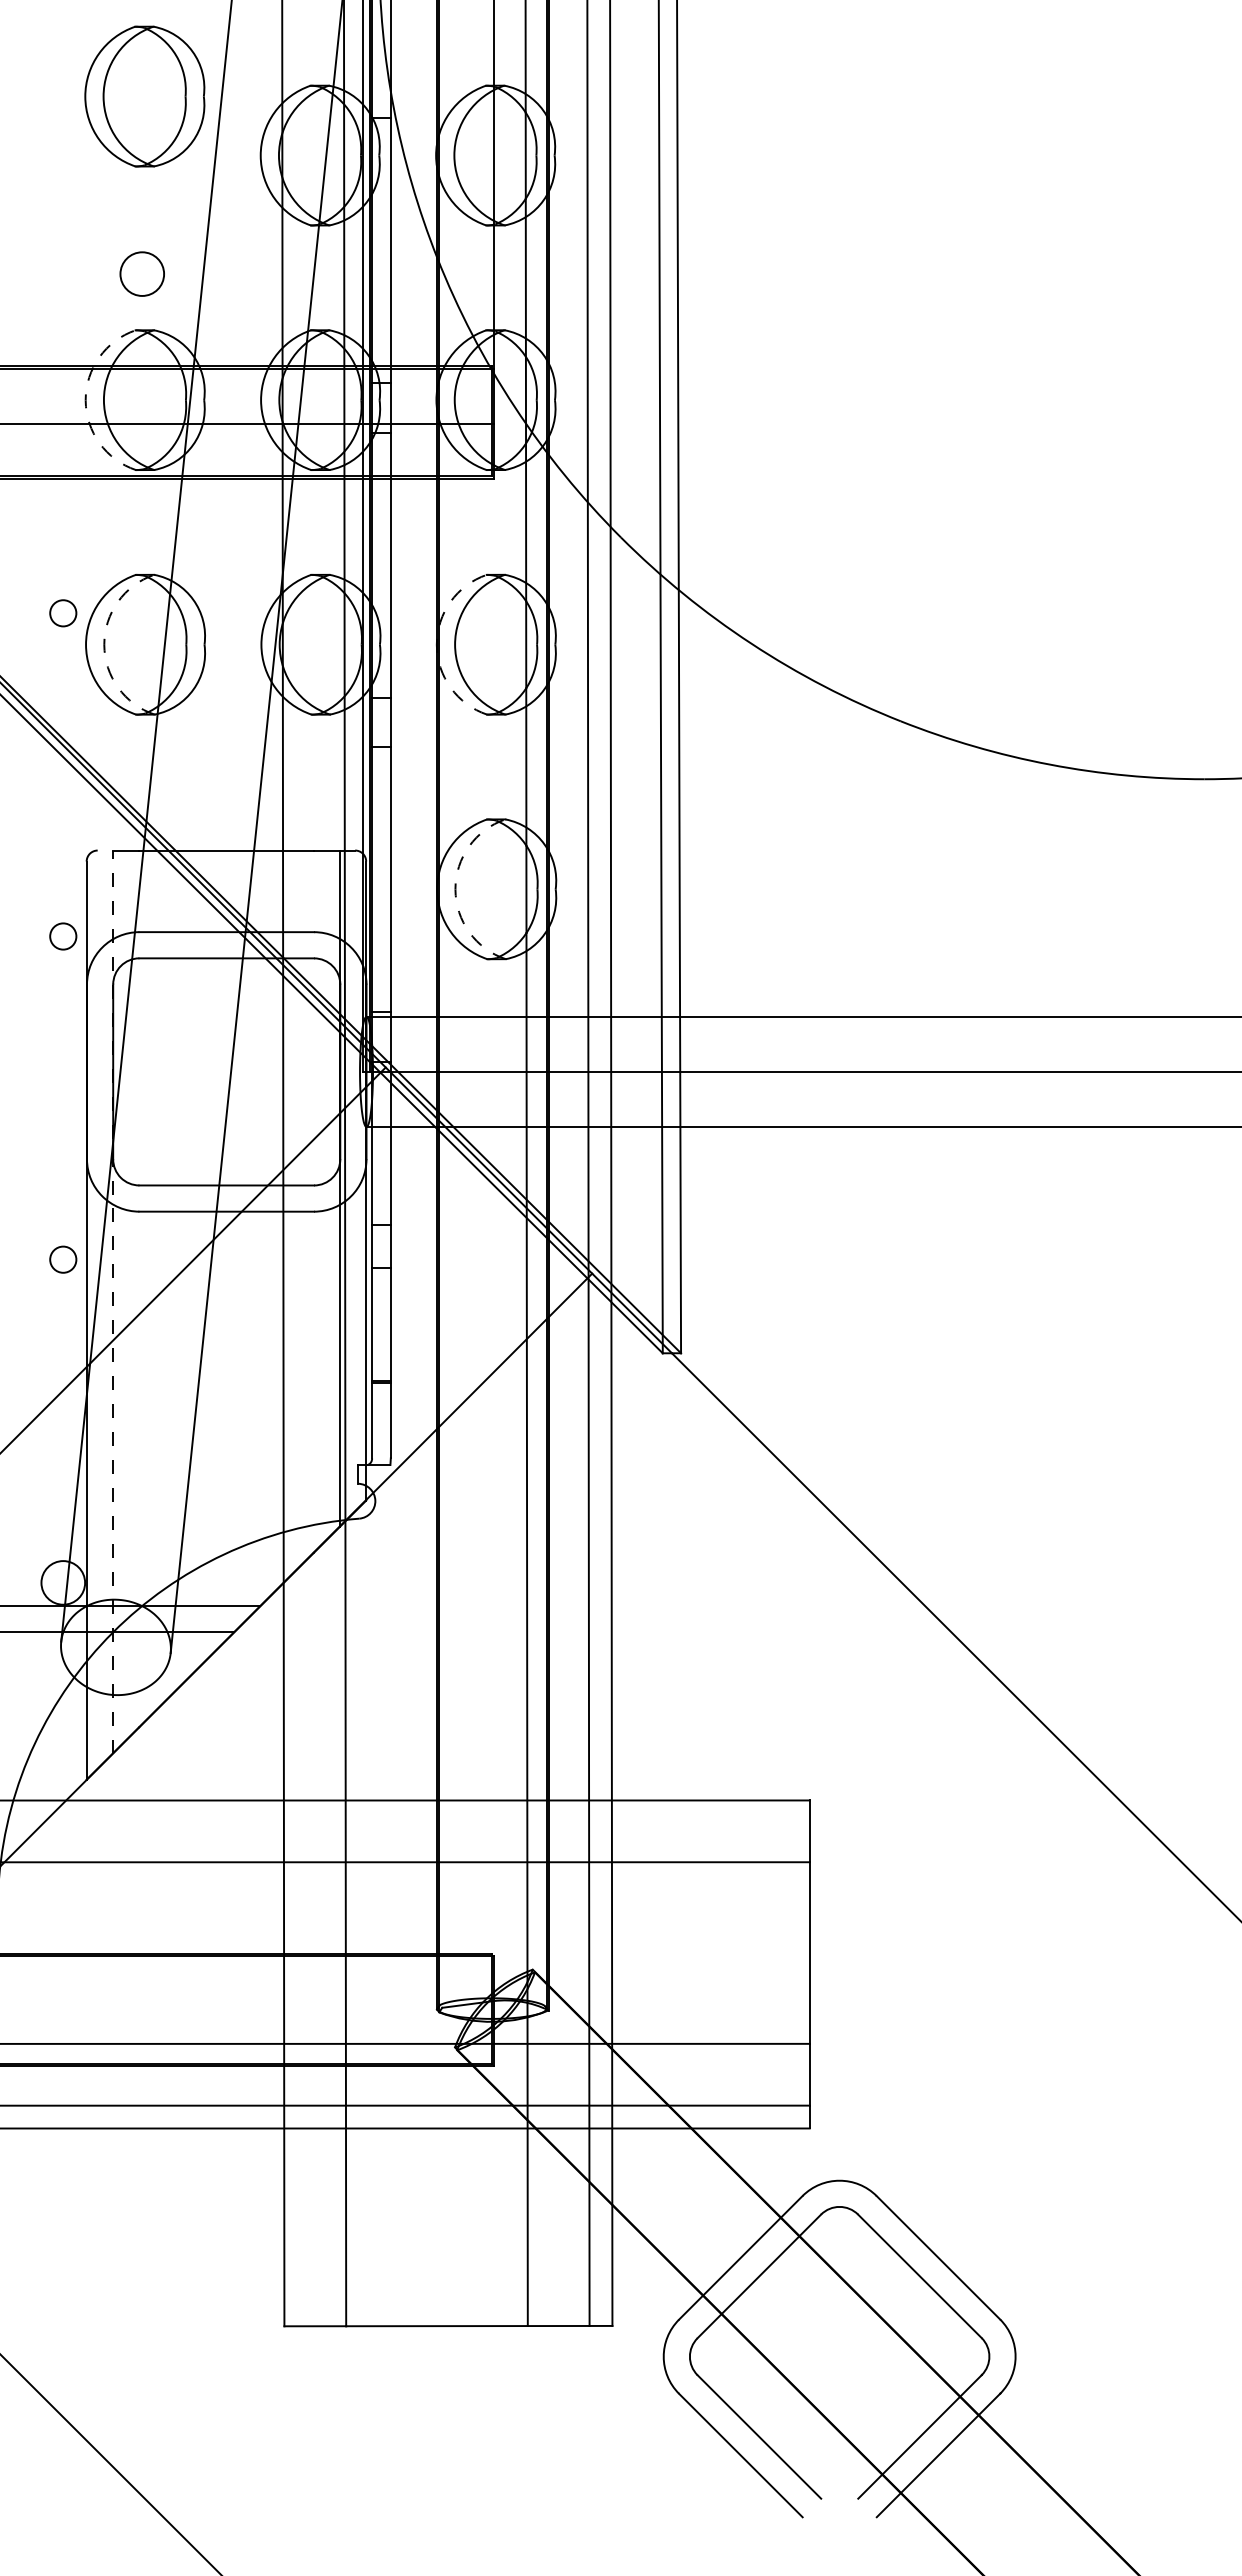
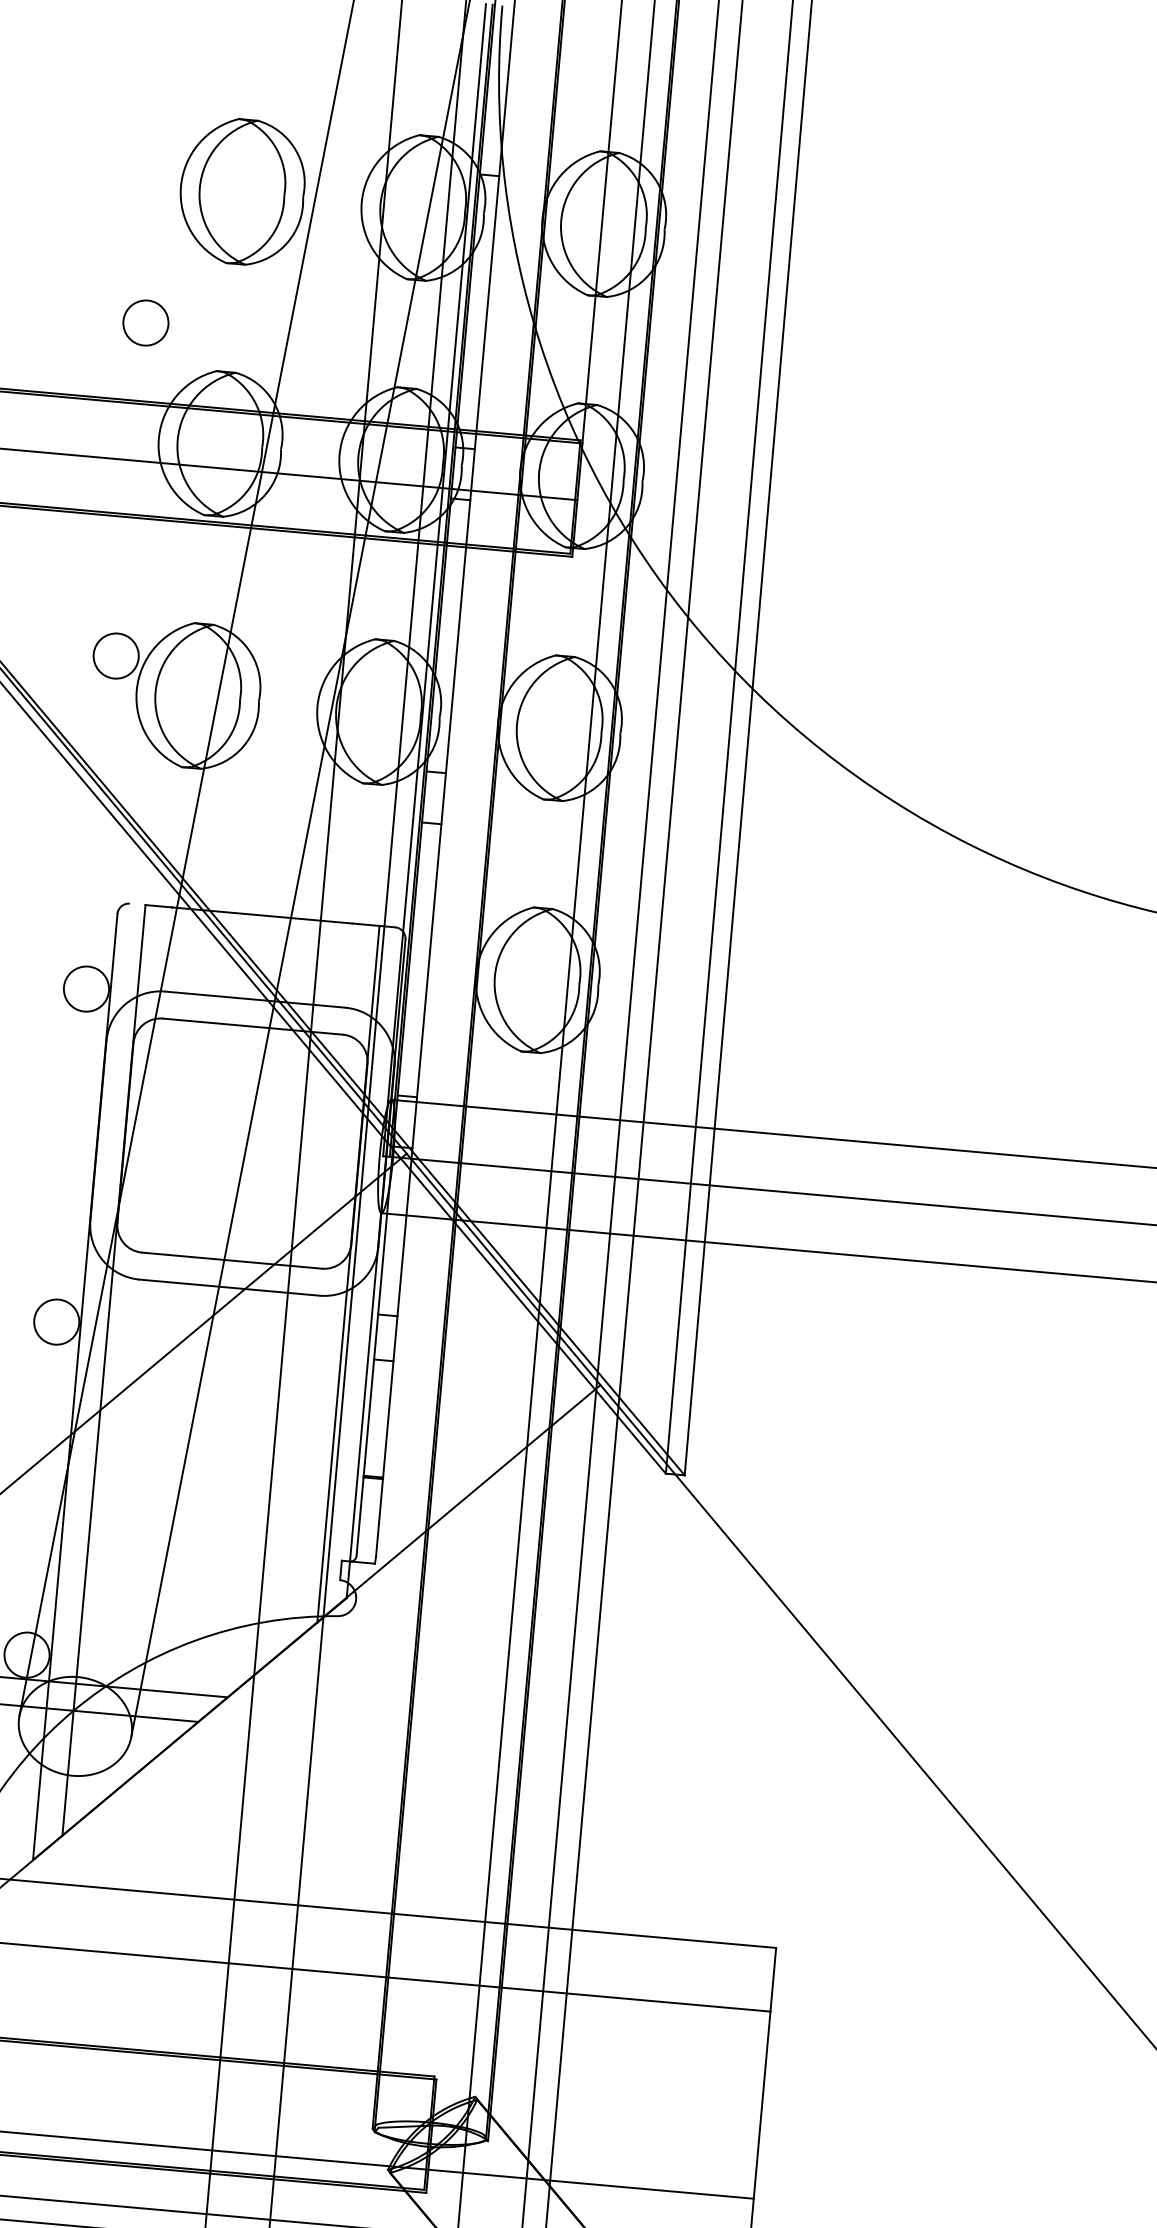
part: (144, 96) -> (241, 191), moved
circle: (141, 273) -> (145, 322), moved
arc: (85, 400) -> (158, 438), dashed -> solid
circle: (63, 613) -> (116, 656), size x1.67
arc: (104, 644) -> (155, 691), dashed -> solid
arc: (436, 644) -> (497, 722), dashed -> solid
arc: (455, 889) -> (494, 976), dashed -> solid
circle: (63, 936) -> (86, 989), size x1.67
circle: (63, 1259) -> (57, 1321), size x1.67
line: (112, 1301) -> (103, 1369), dashed -> solid

